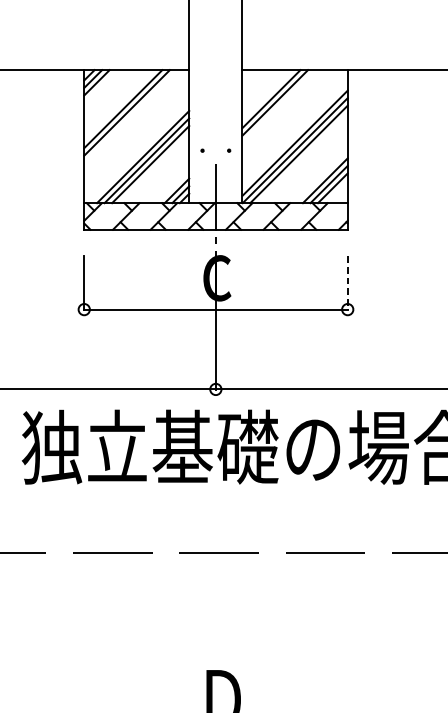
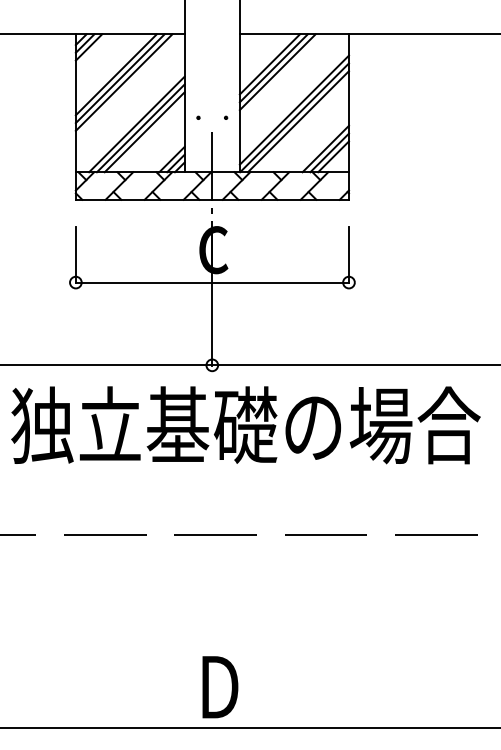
line: (278, 106) -> (277, 72), added
line: (130, 116) -> (123, 82), added
line: (347, 283) -> (348, 255), dashed -> solid

